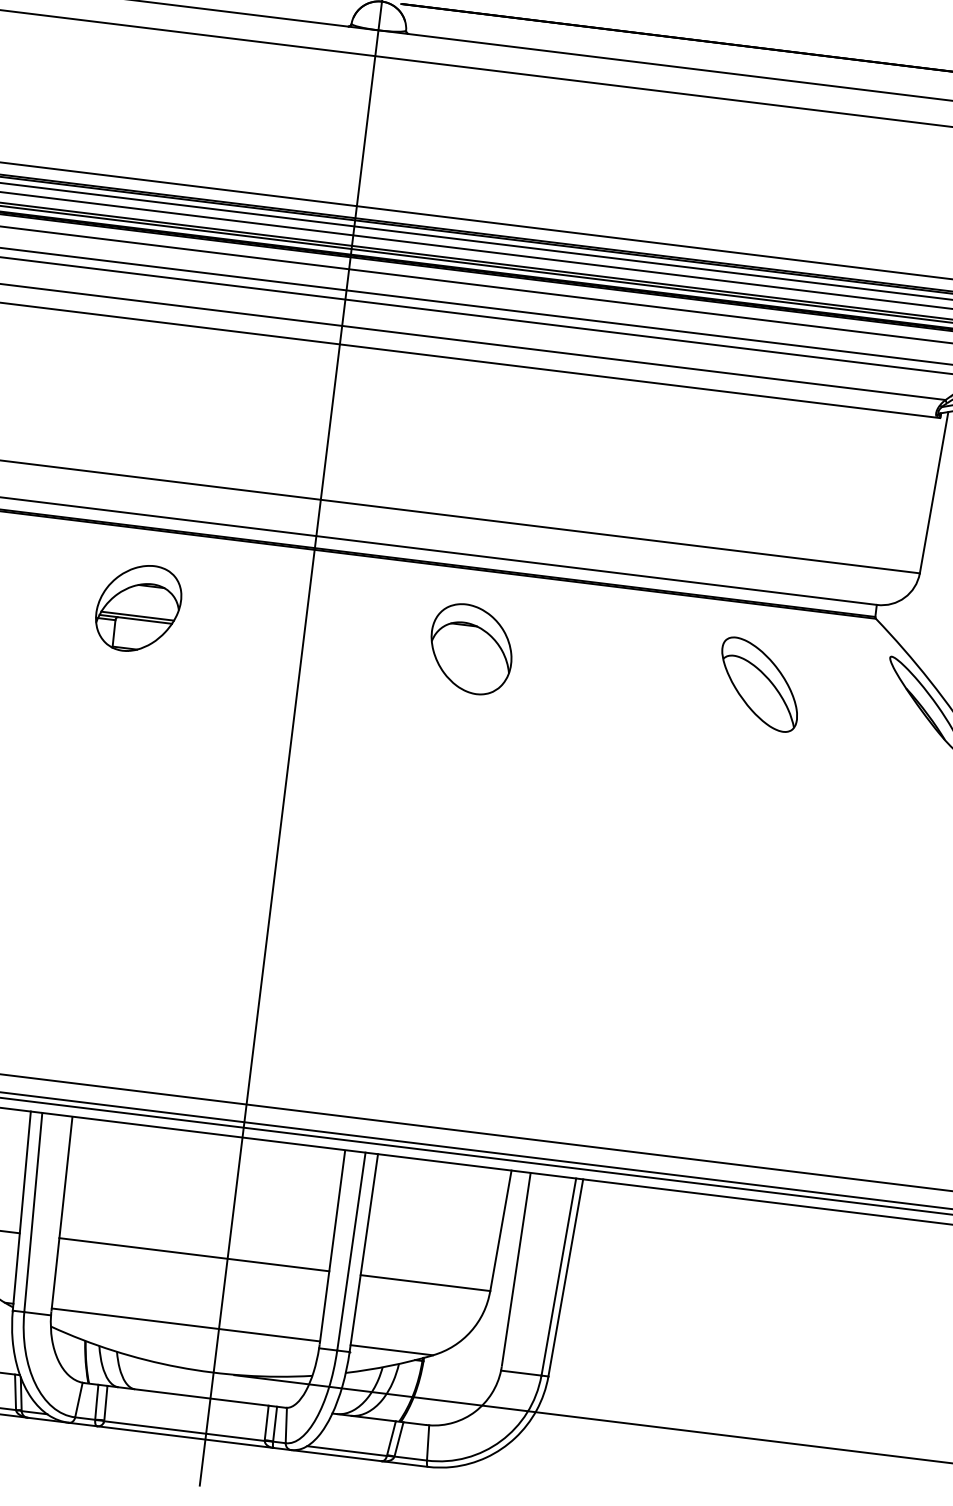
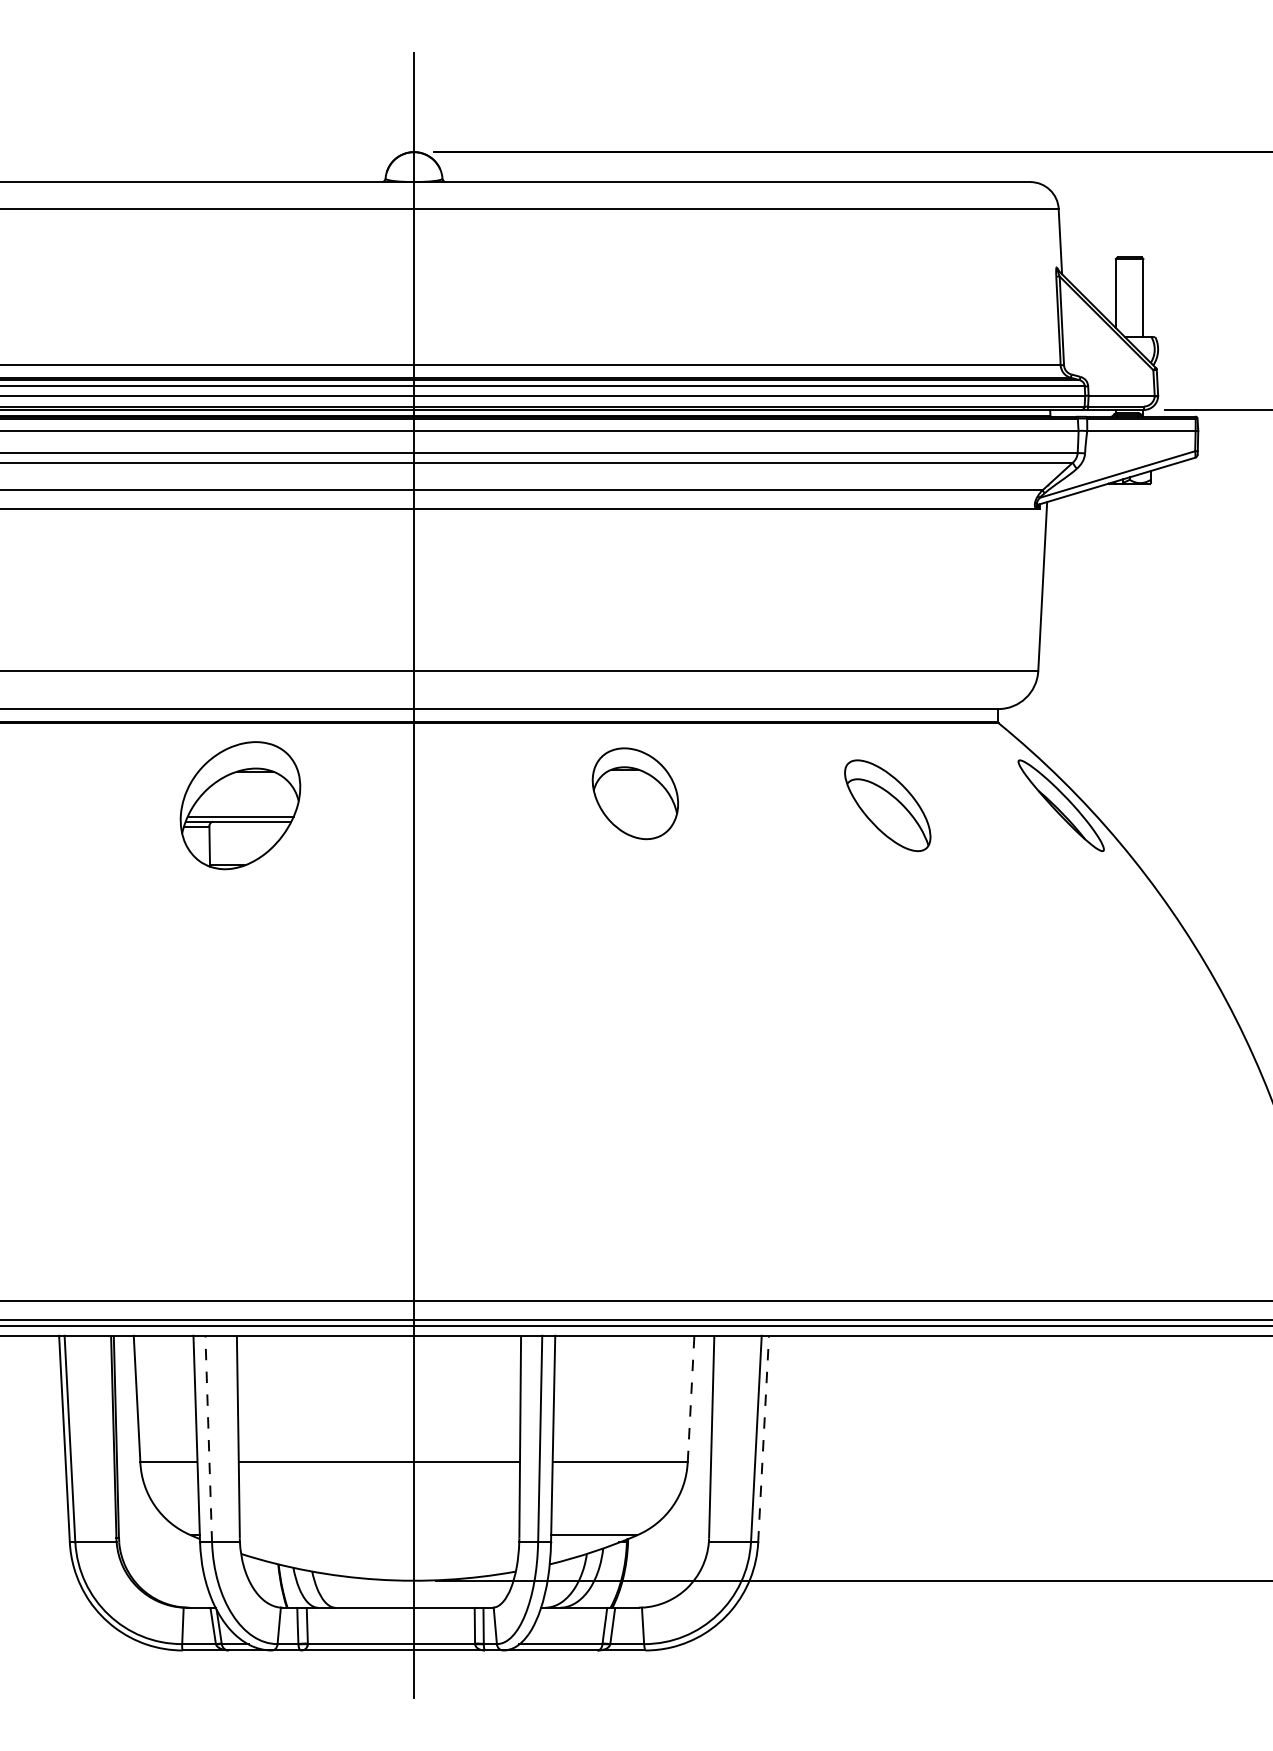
part: (138, 608) -> (240, 805), size x1.4
part: (470, 648) -> (634, 793), moved
line: (33, 1211) -> (208, 1438), solid -> dashed
line: (501, 1230) -> (691, 1398), solid -> dashed
line: (565, 1277) -> (763, 1438), solid -> dashed
line: (185, 1325) -> (379, 1535), removed

